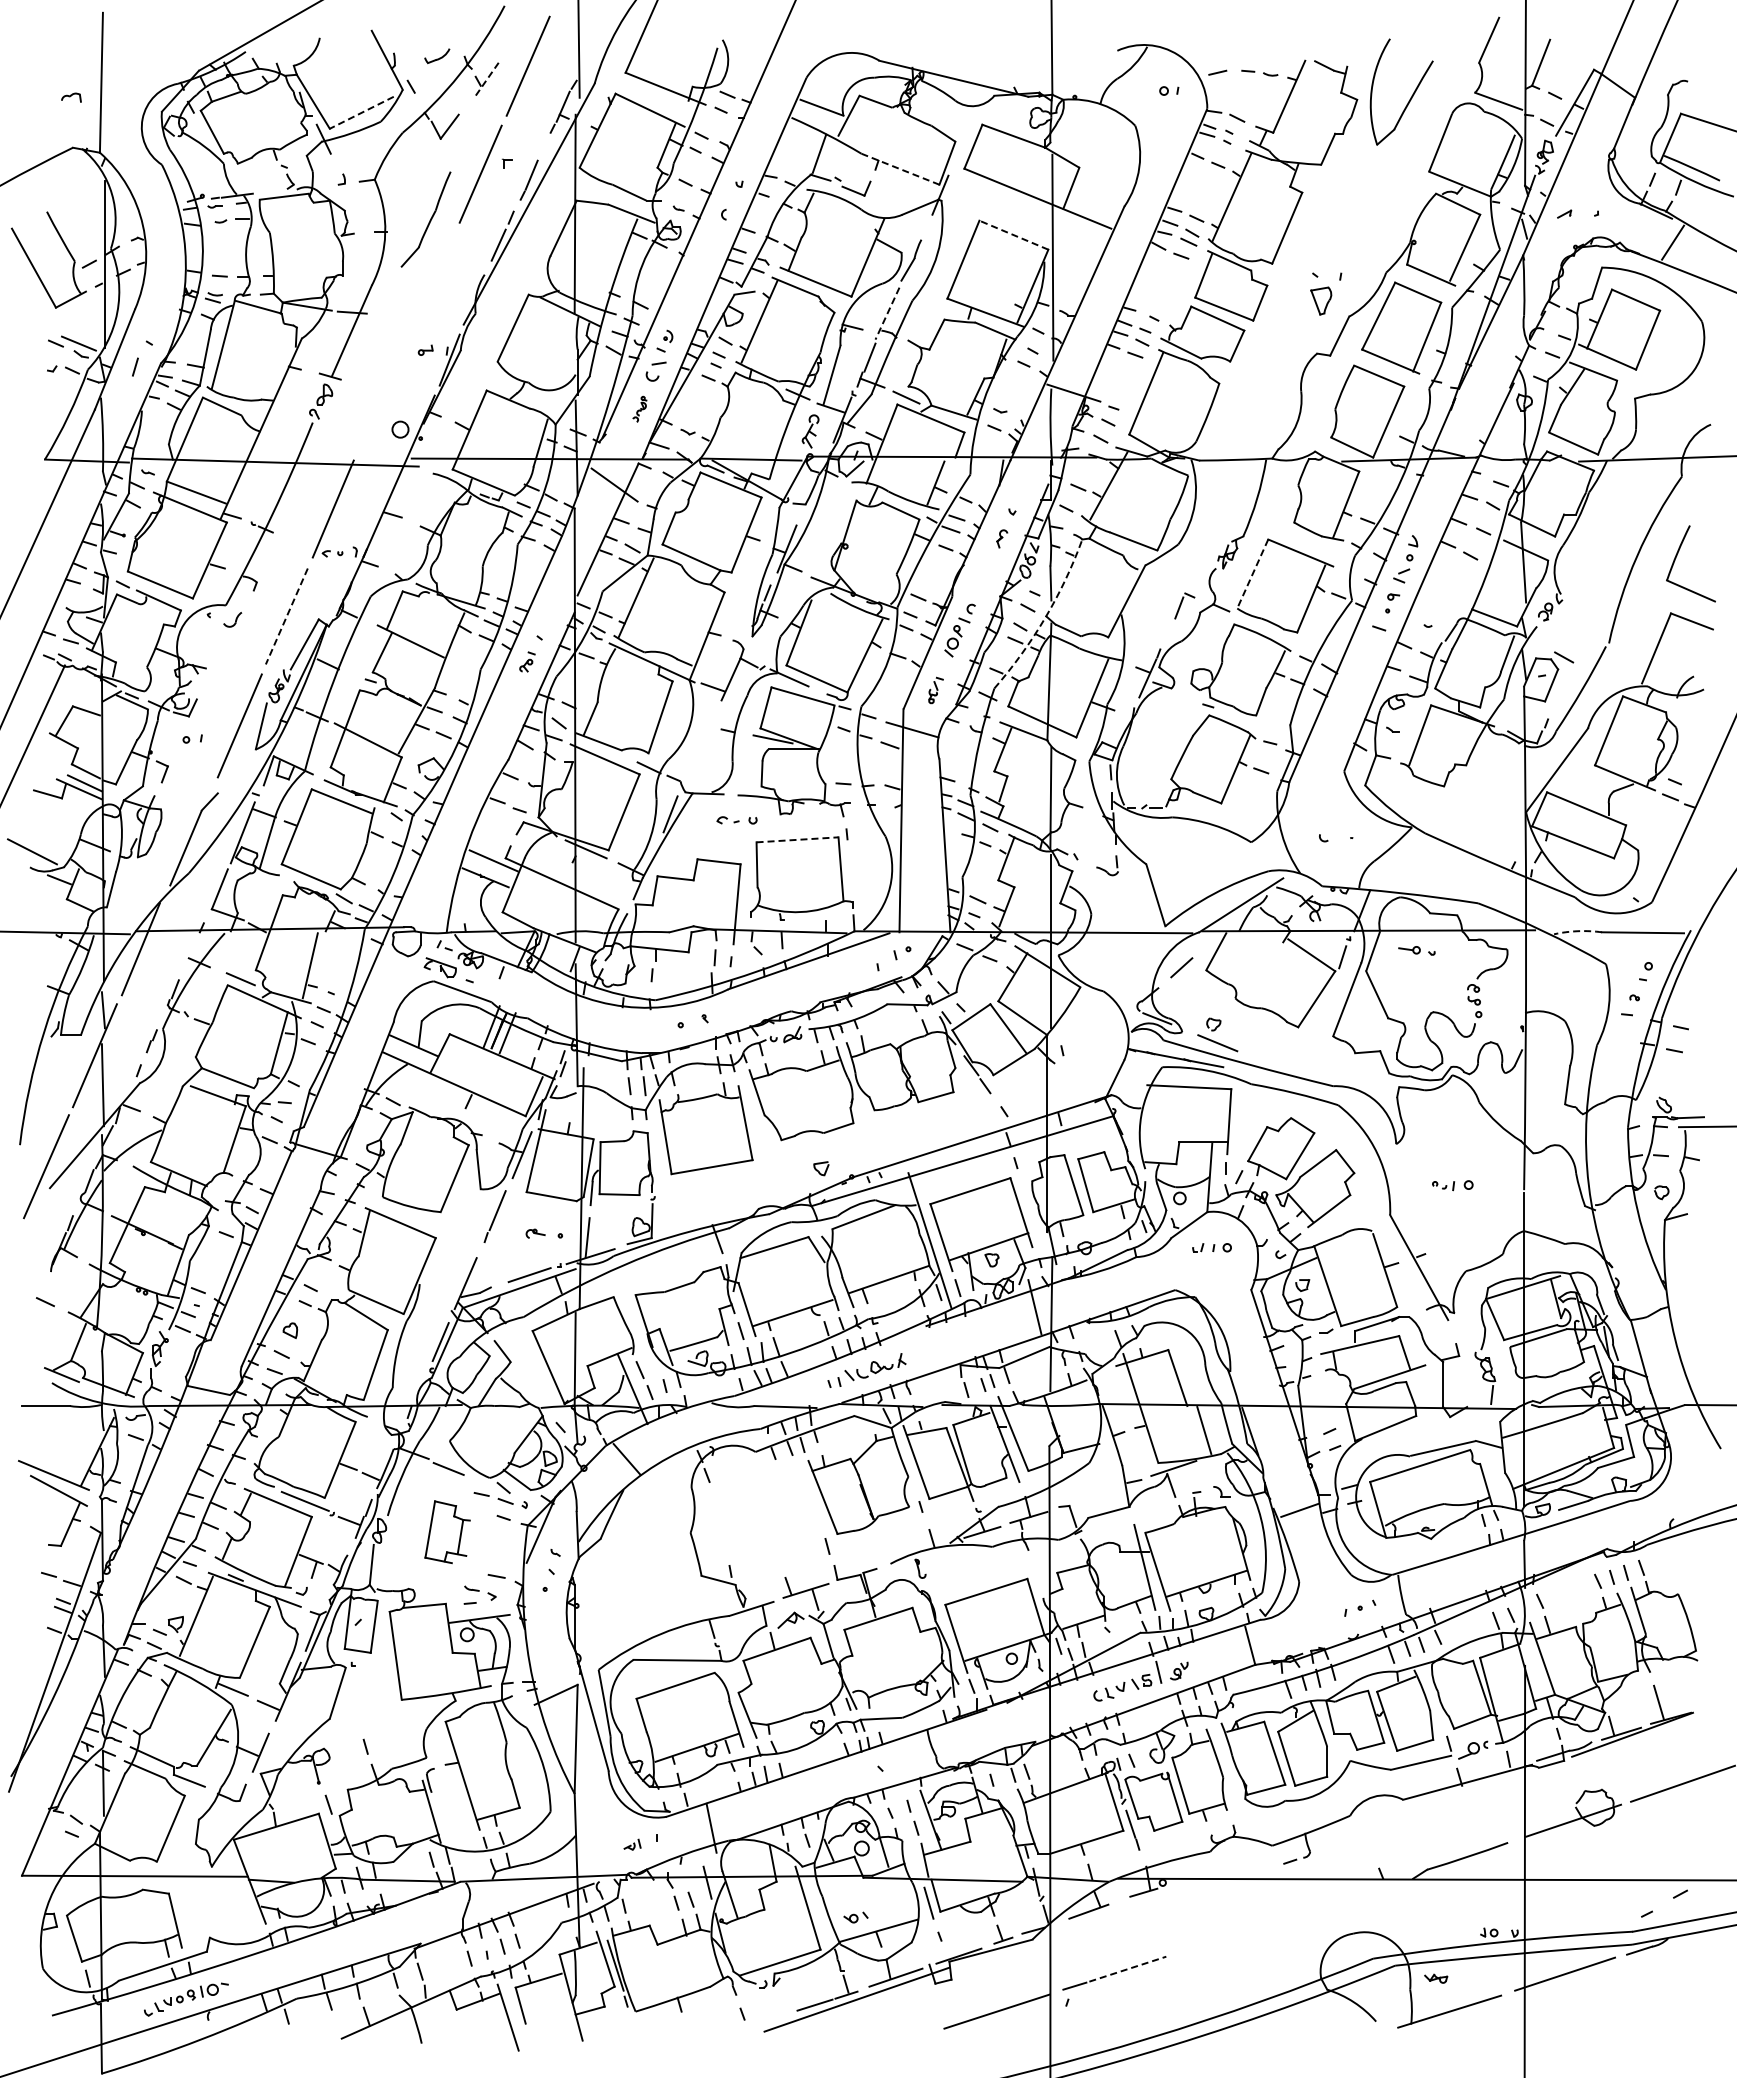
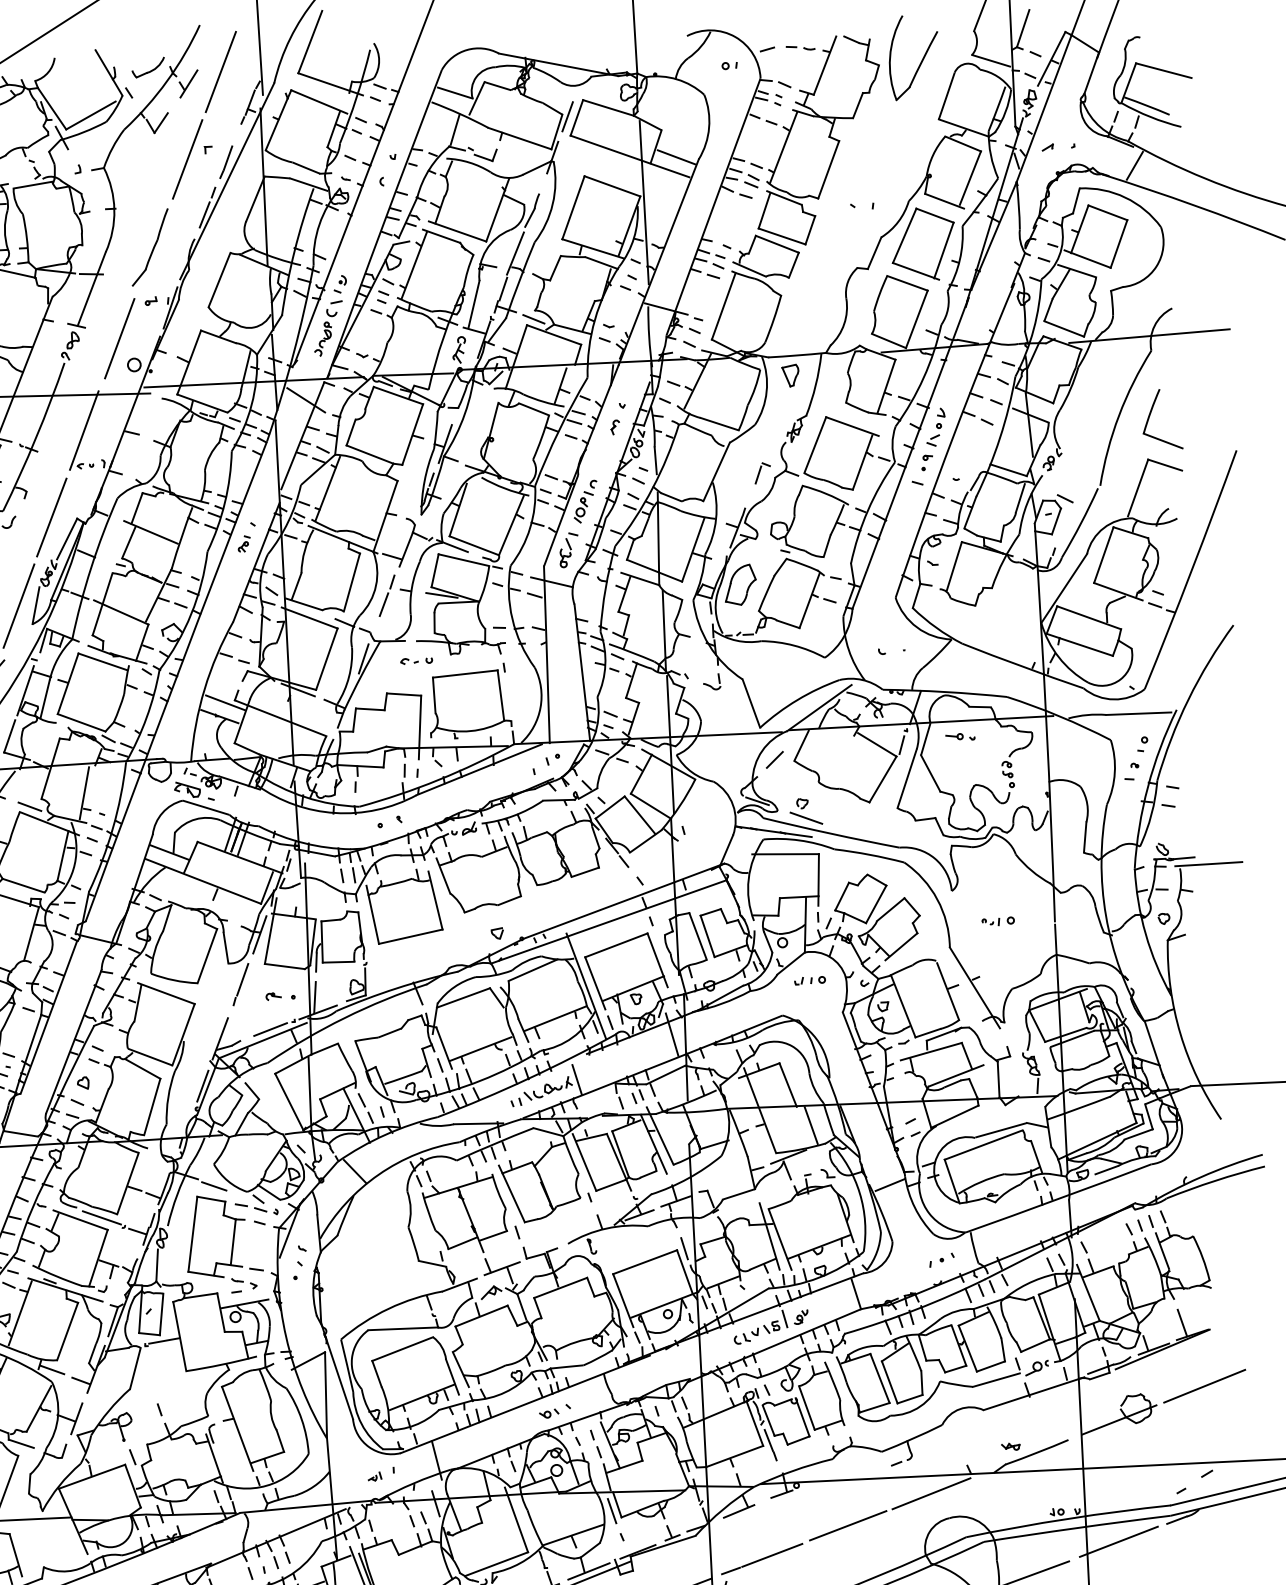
part: (437, 55) -> (148, 67), size x1.67
line: (486, 79) -> (188, 84), dashed -> solid
line: (361, 112) -> (90, 115), dashed -> solid
line: (961, 144) -> (567, 116), added
line: (900, 169) -> (519, 138), dashed -> solid
line: (1096, 202) -> (676, 157), added
part: (425, 219) -> (149, 247), moved
line: (1013, 235) -> (612, 186), dashed -> solid
part: (1321, 300) -> (790, 375), moved
line: (887, 313) -> (515, 253), dashed -> solid
line: (383, 395) -> (119, 338), added
part: (639, 409) -> (322, 339), size x1.67
line: (1252, 574) -> (815, 445), dashed -> solid
line: (286, 616) -> (51, 517), dashed -> solid
arc: (1045, 618) -> (652, 488), dashed -> solid
part: (935, 690) -> (568, 550), size x1.67
part: (703, 736) -> (386, 595), added
part: (1149, 745) -> (740, 585), added
line: (798, 839) -> (466, 673), dashed -> solid
arc: (1577, 931) -> (1086, 715), dashed -> solid
line: (912, 1358) -> (577, 1080), added
part: (762, 1516) -> (464, 1211), added
part: (447, 1531) -> (215, 1235), size x1.67
line: (1036, 1576) -> (684, 1247), added
line: (375, 1659) -> (163, 1340), added
line: (1332, 1901) -> (931, 1493), added
part: (855, 1917) -> (548, 1413), moved
line: (1225, 1936) -> (848, 1525), added
line: (1128, 1969) -> (772, 1555), dashed -> solid
part: (1436, 1978) -> (1011, 1446), moved

